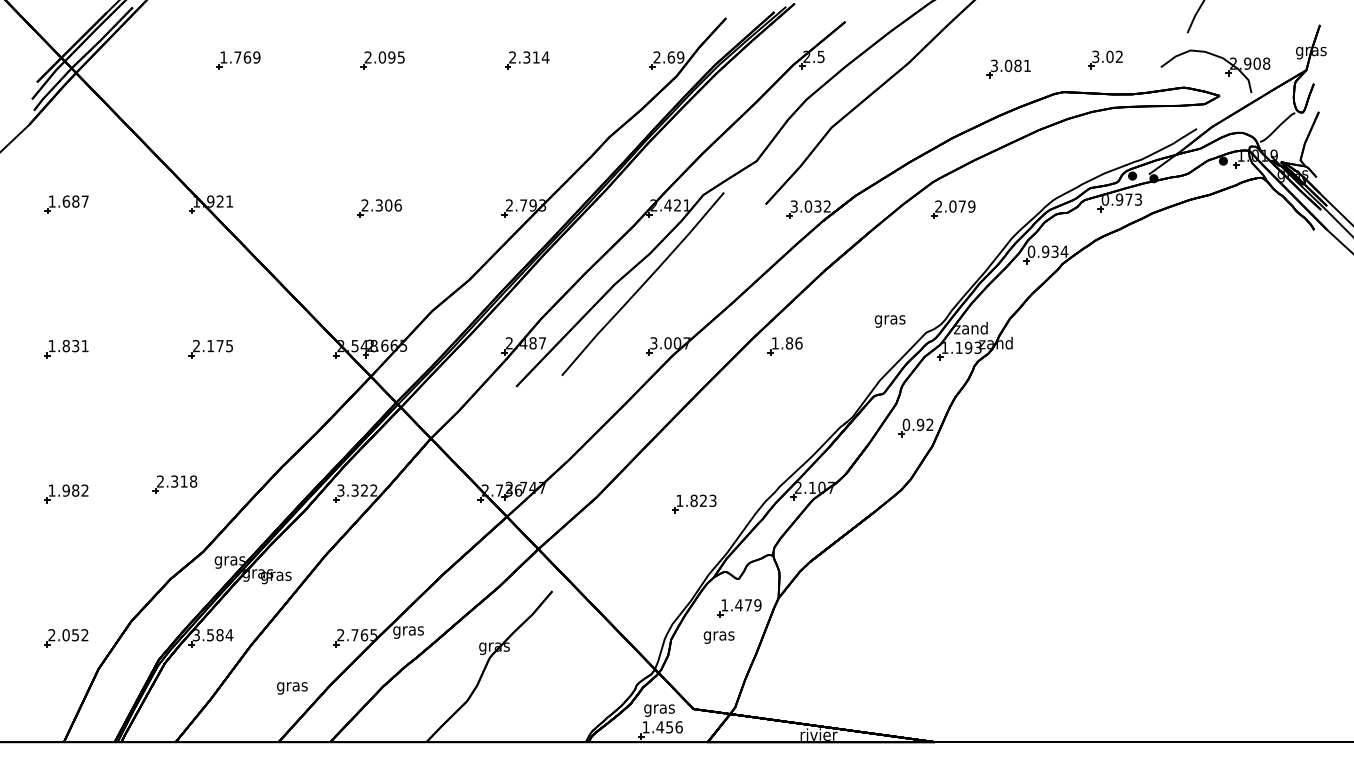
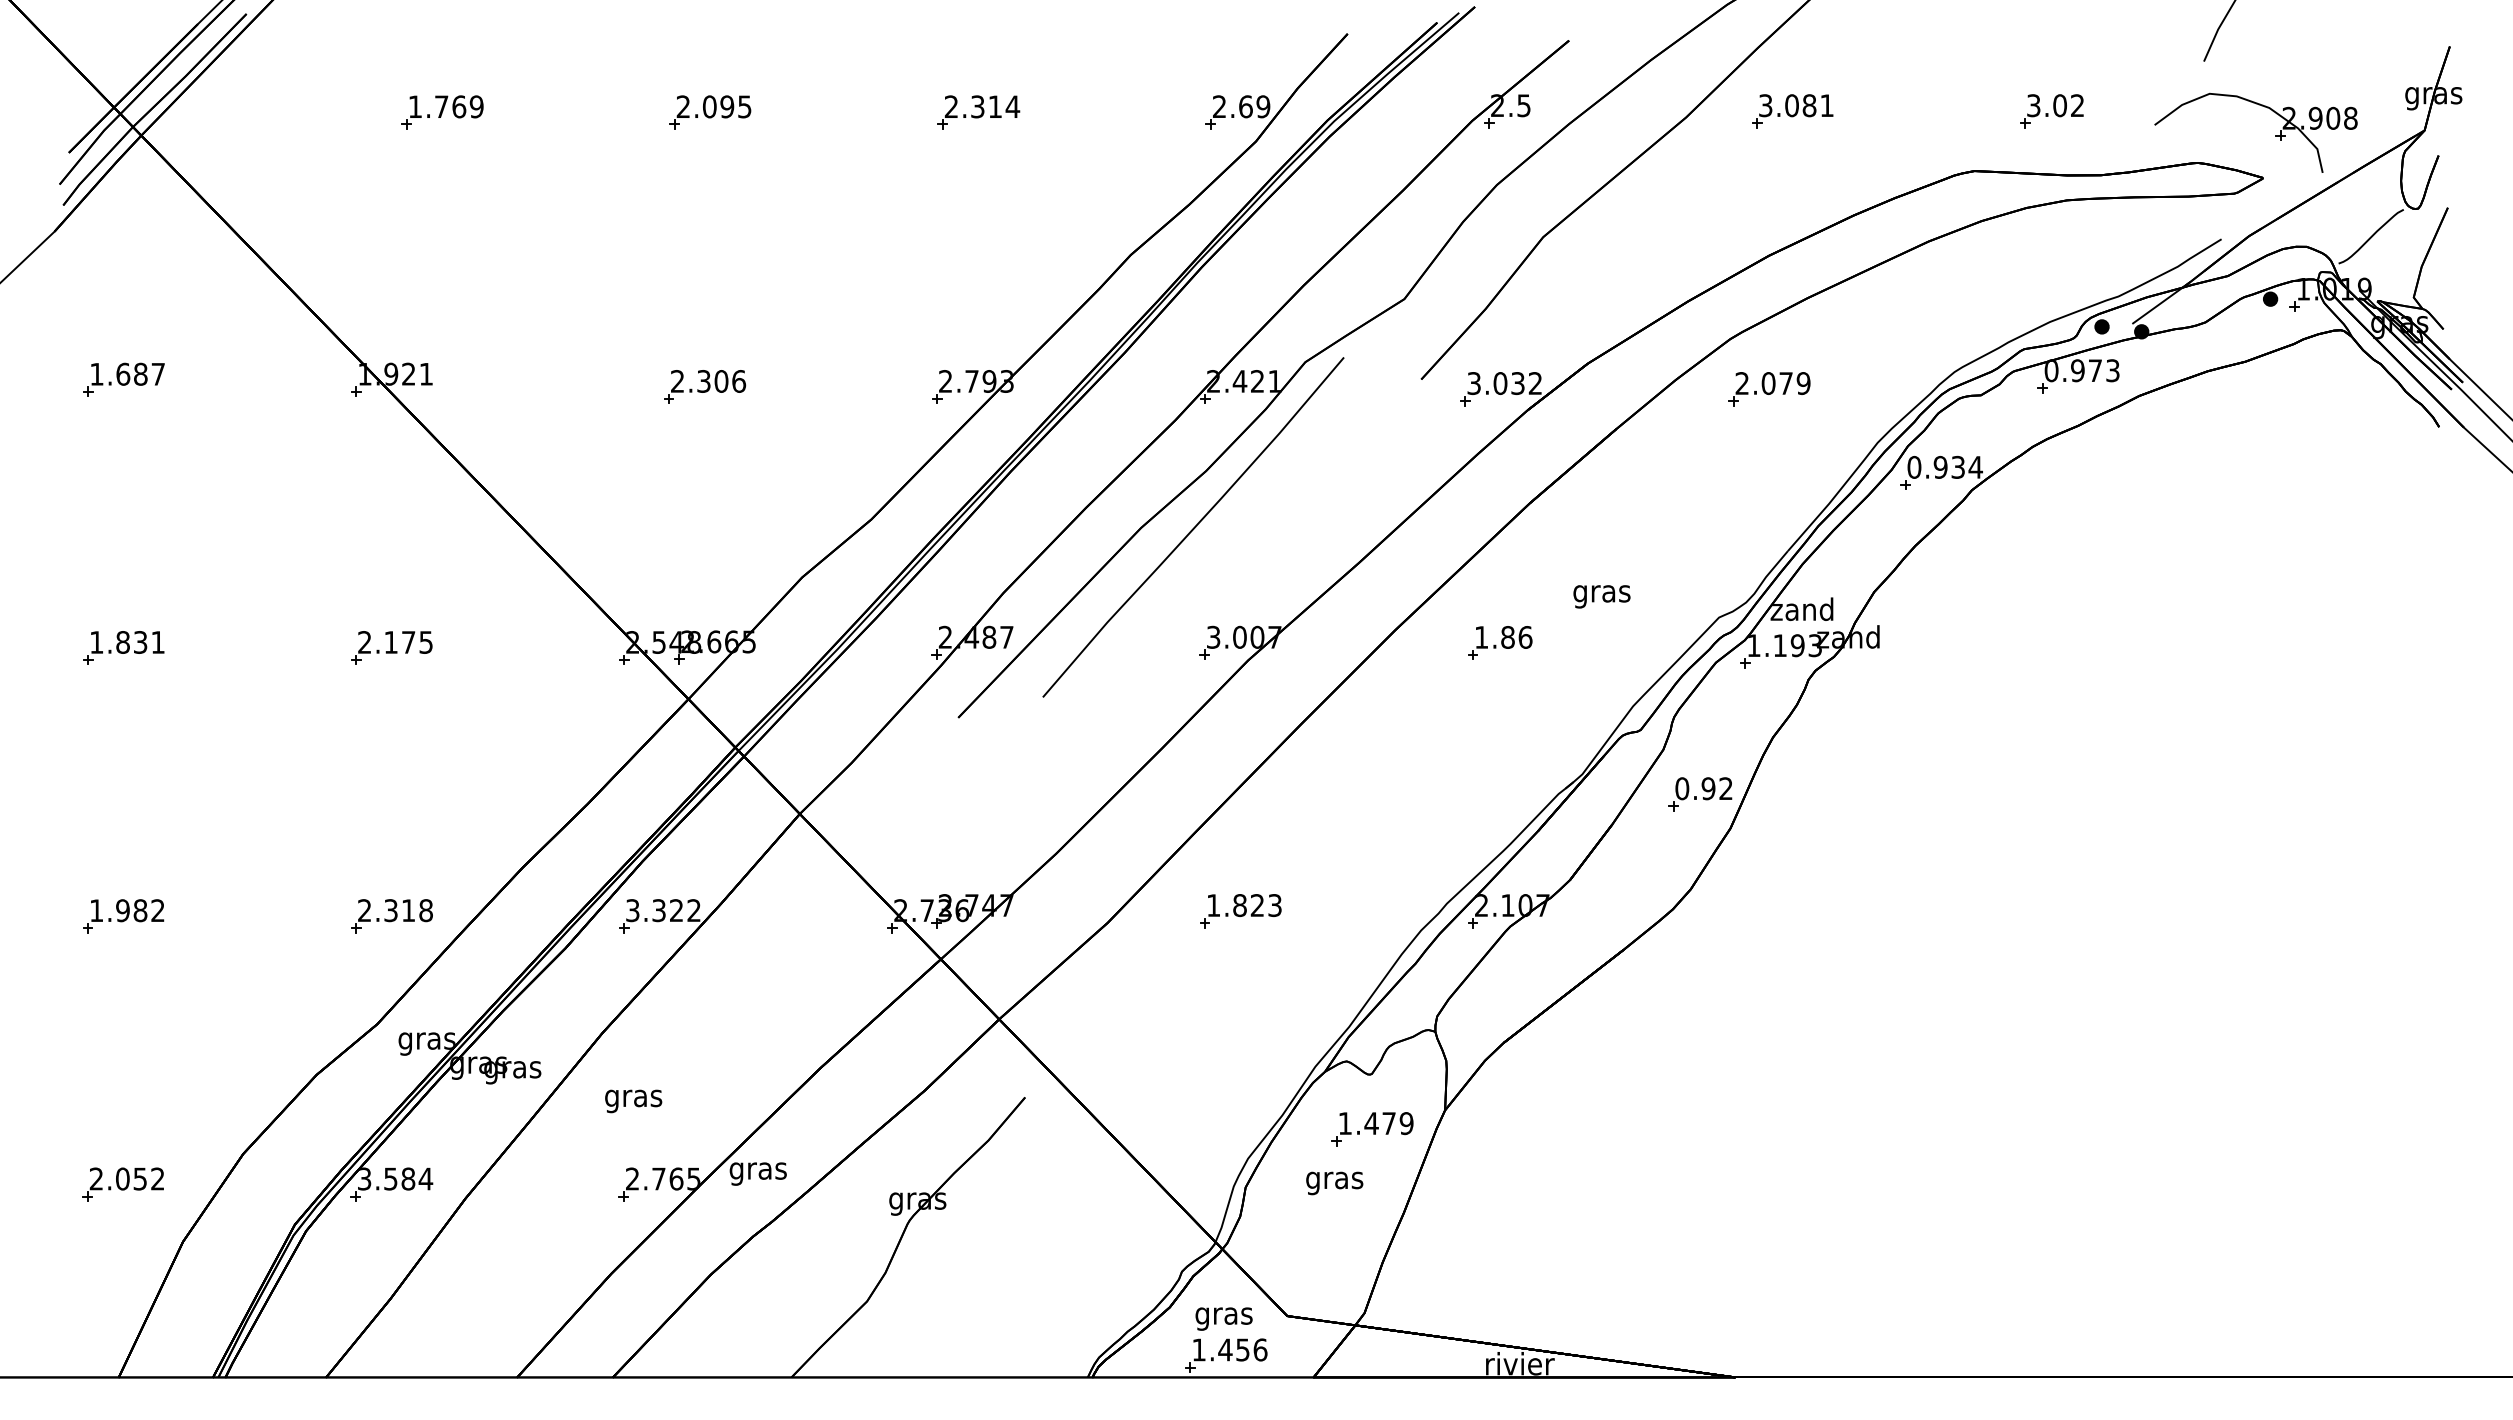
part: (1008, 68) -> (1791, 110), moved
text: (889, 321) -> (1600, 596), moved
part: (784, 346) -> (1498, 643), moved
part: (174, 484) -> (390, 916), moved
part: (694, 503) -> (1240, 910), moved
text: (292, 688) -> (633, 1101), moved

